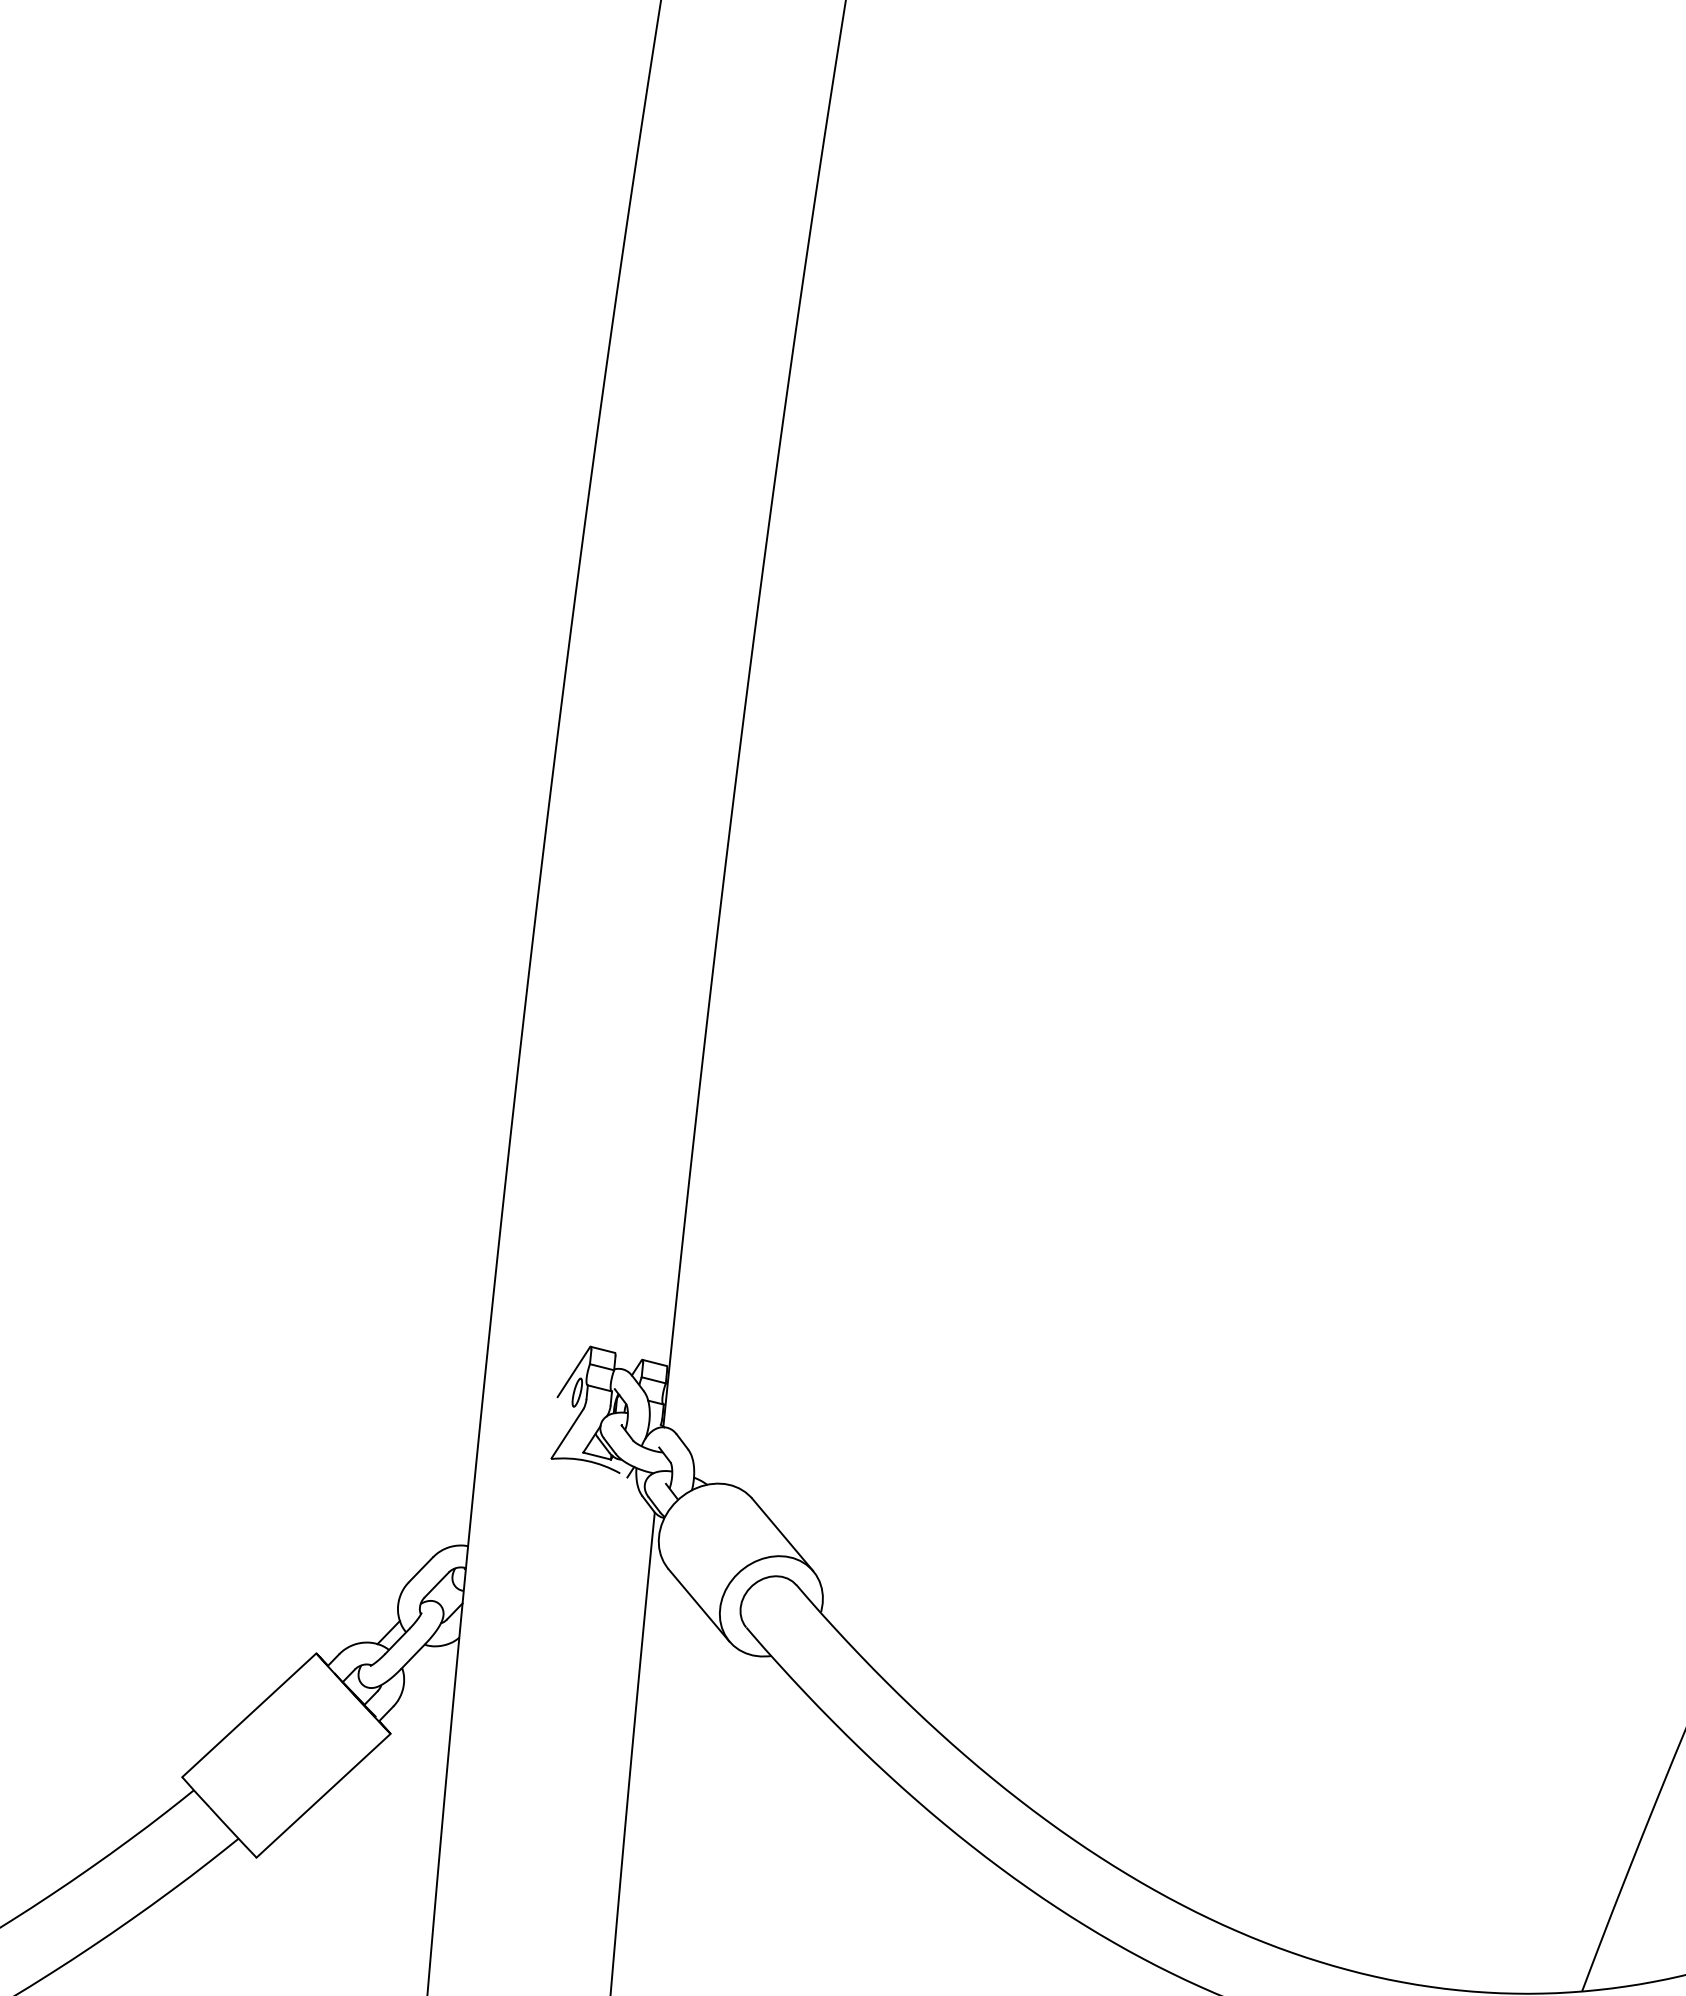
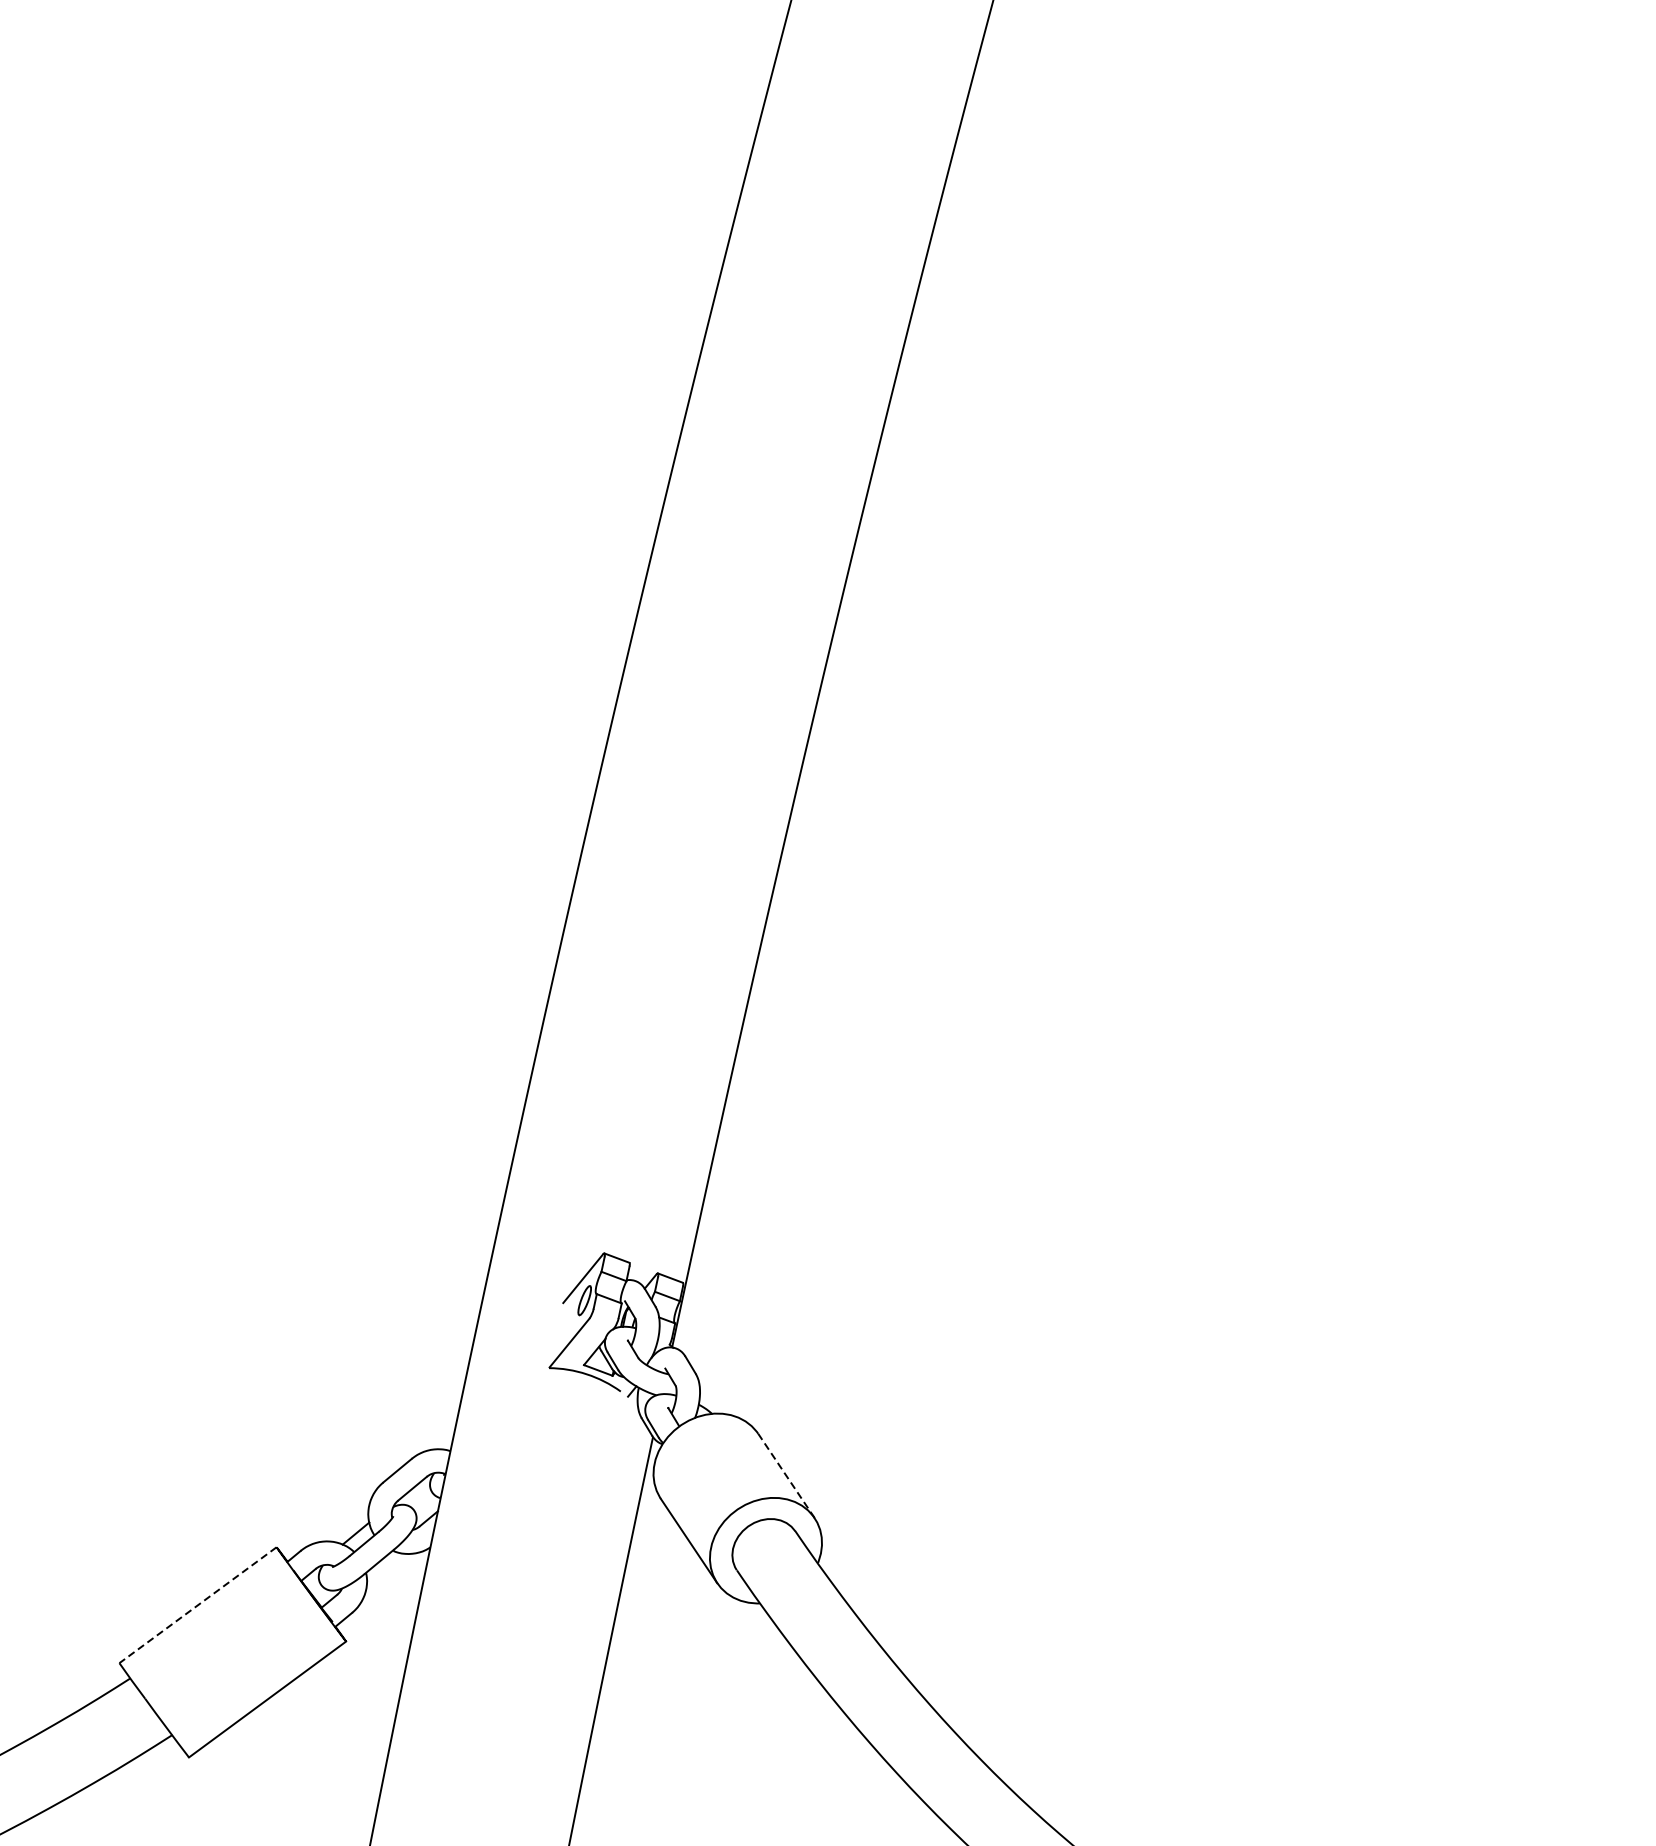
line: (782, 1534) -> (786, 1475), solid -> dashed
line: (248, 1715) -> (197, 1605), solid -> dashed

